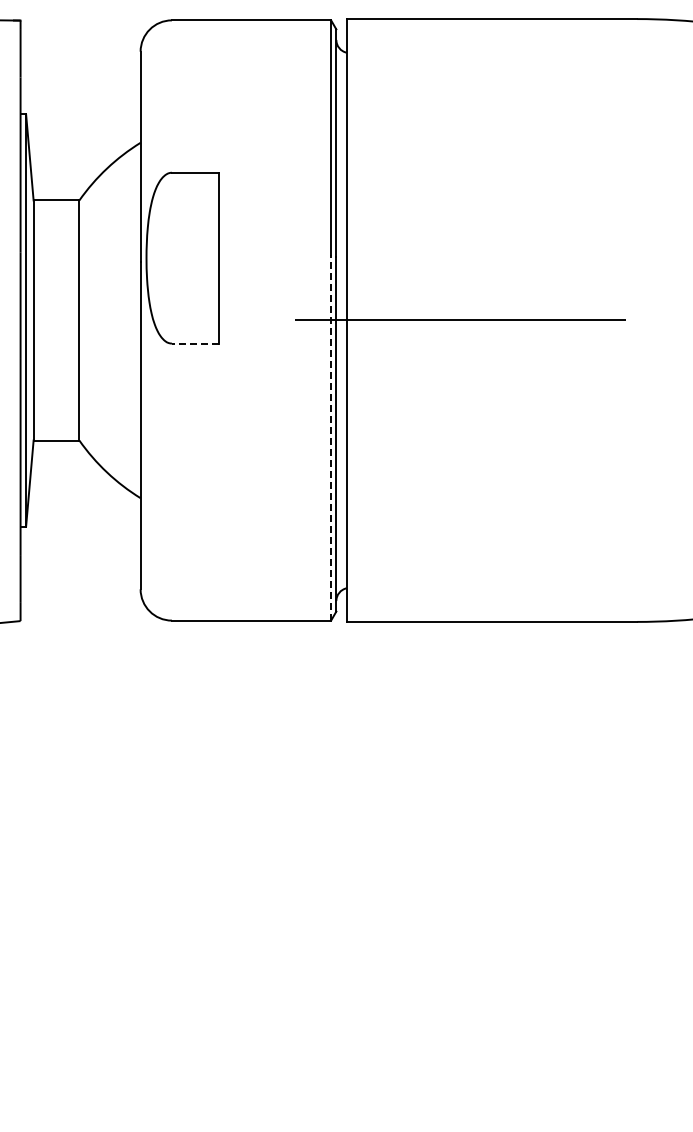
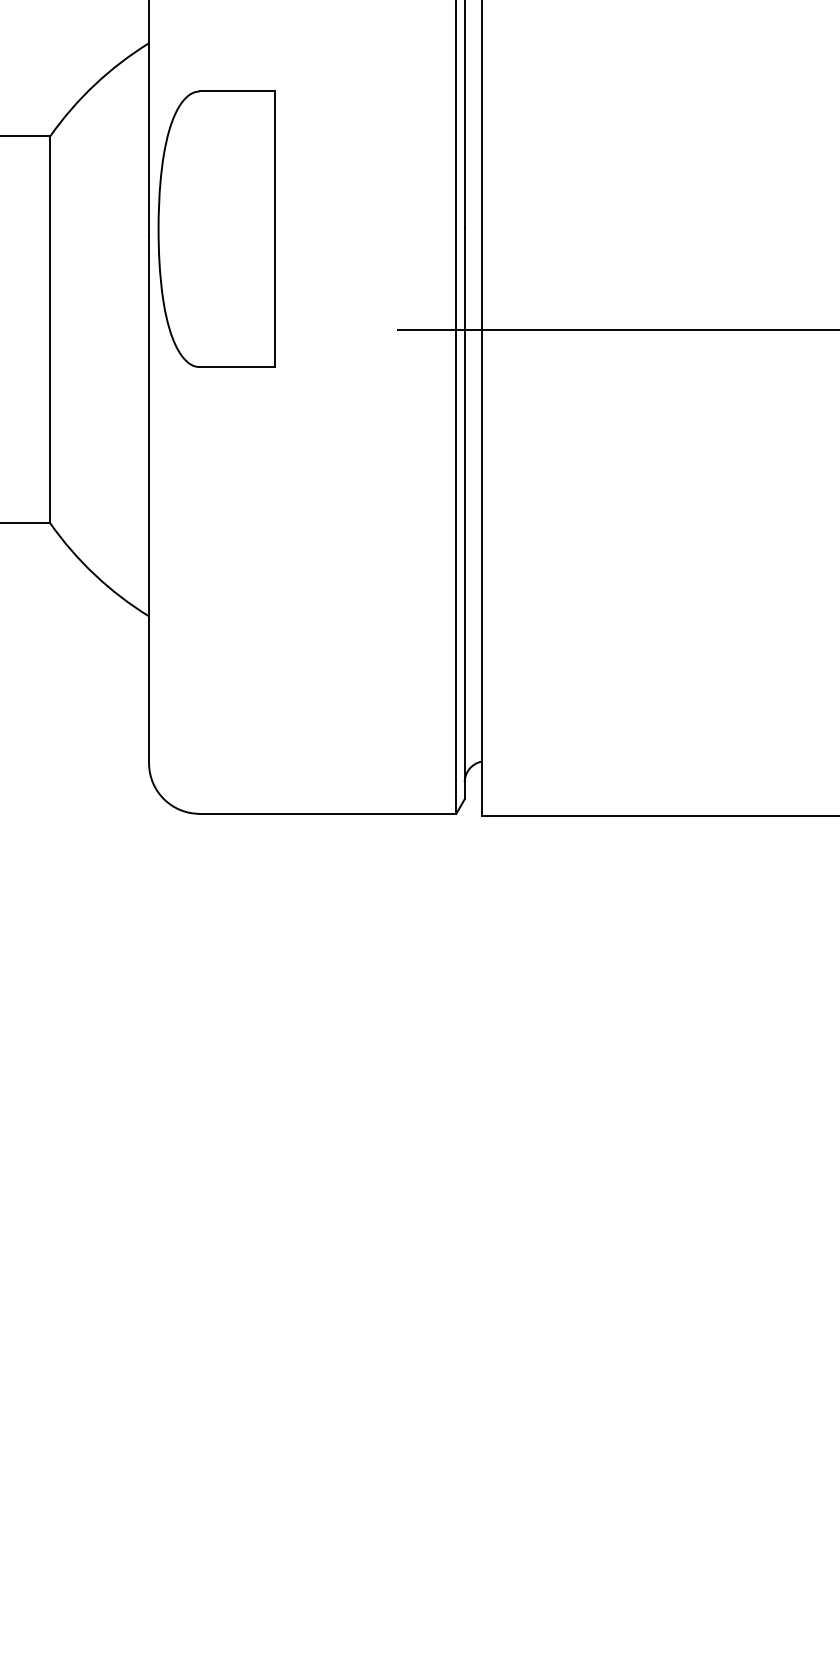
line: (194, 343) -> (235, 366), dashed -> solid
line: (331, 437) -> (456, 518), dashed -> solid

